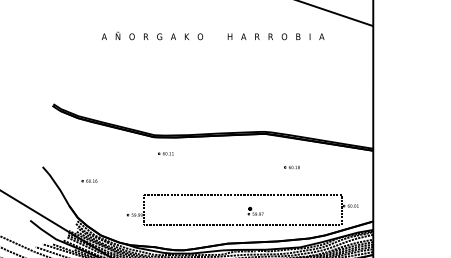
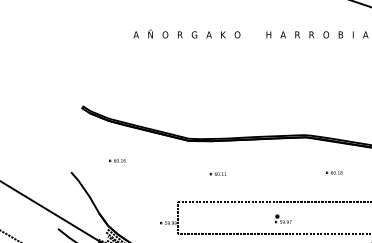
part: (165, 153) -> (217, 173), moved
part: (89, 180) -> (117, 160), moved
part: (255, 211) -> (283, 219), moved

